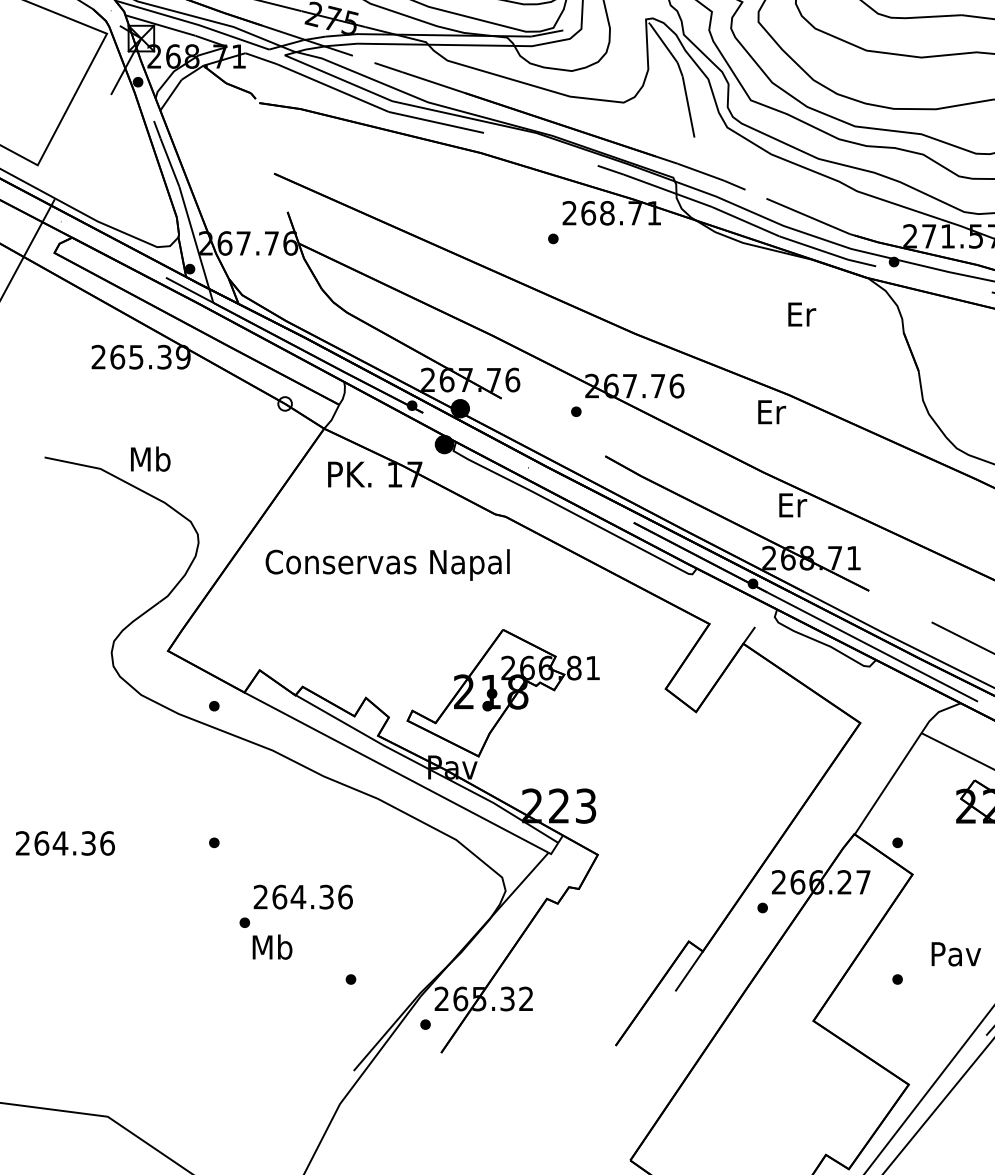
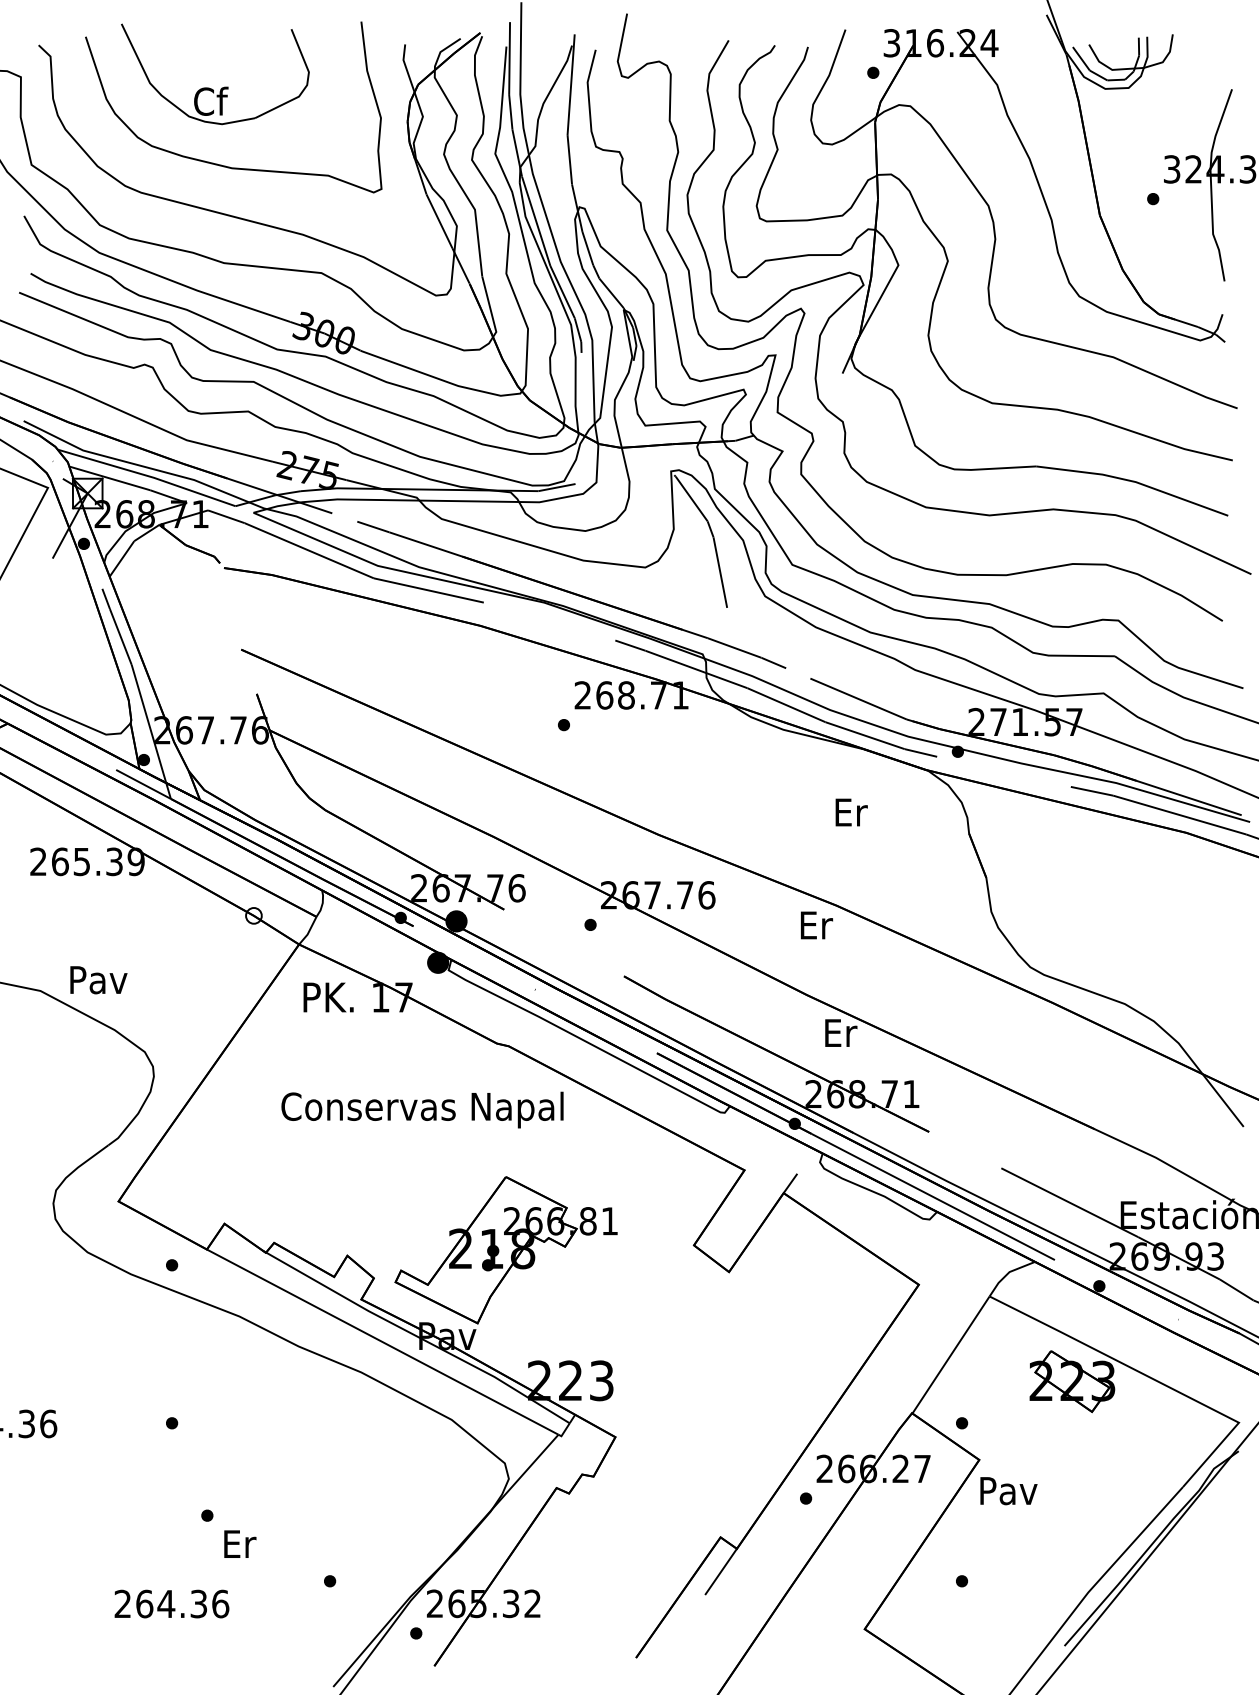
text: (150, 458) -> (98, 979), Mb -> Pav
text: (387, 564) -> (422, 1109), moved
text: (302, 896) -> (171, 1603), moved
text: (272, 946) -> (239, 1543), Mb -> Er
text: (956, 954) -> (1008, 1491), moved

